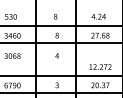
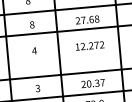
text: (100, 66) -> (89, 45), moved

